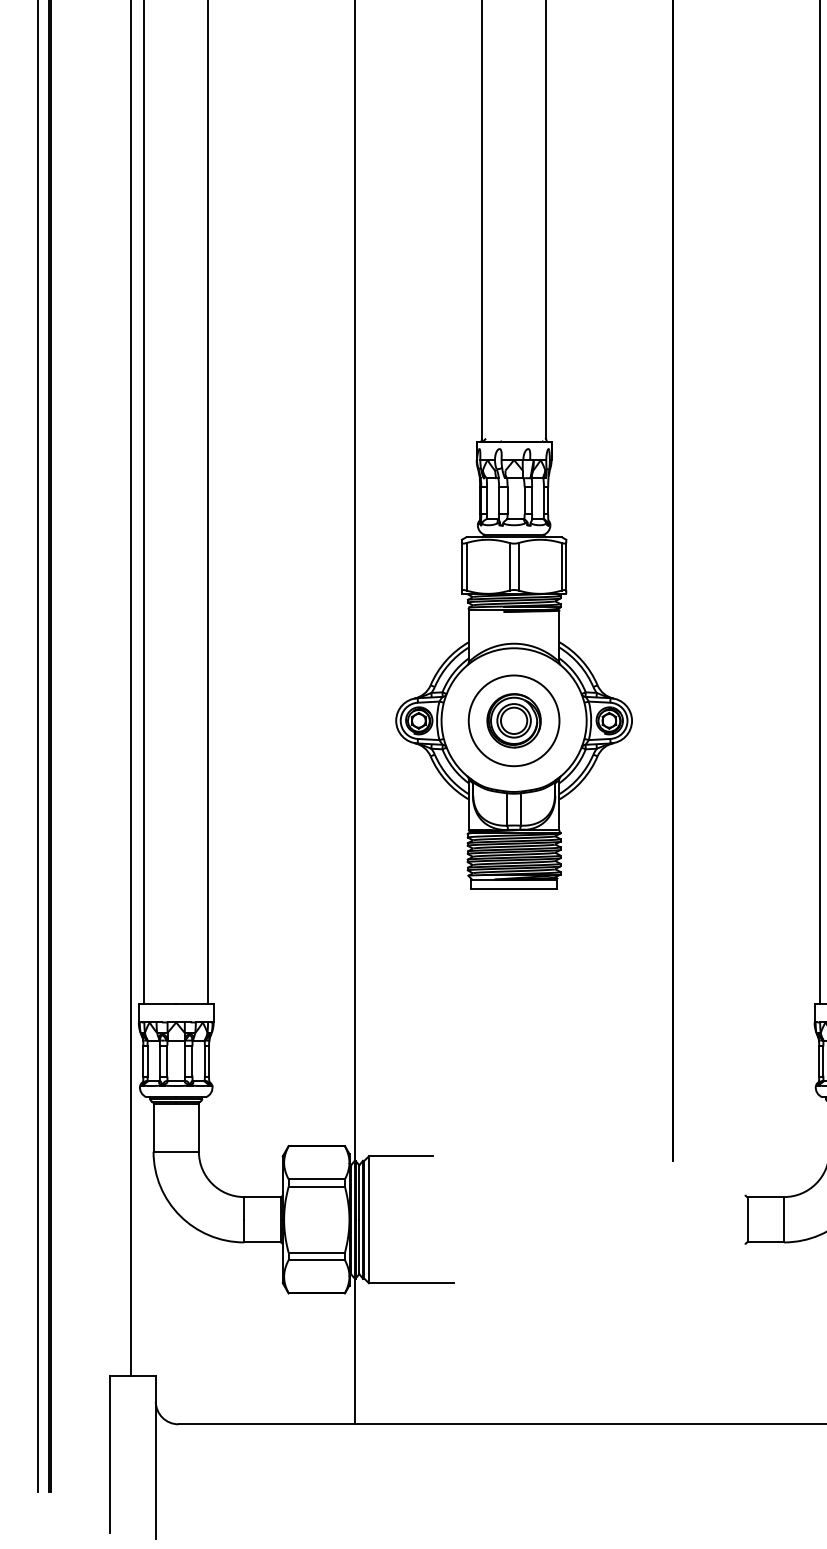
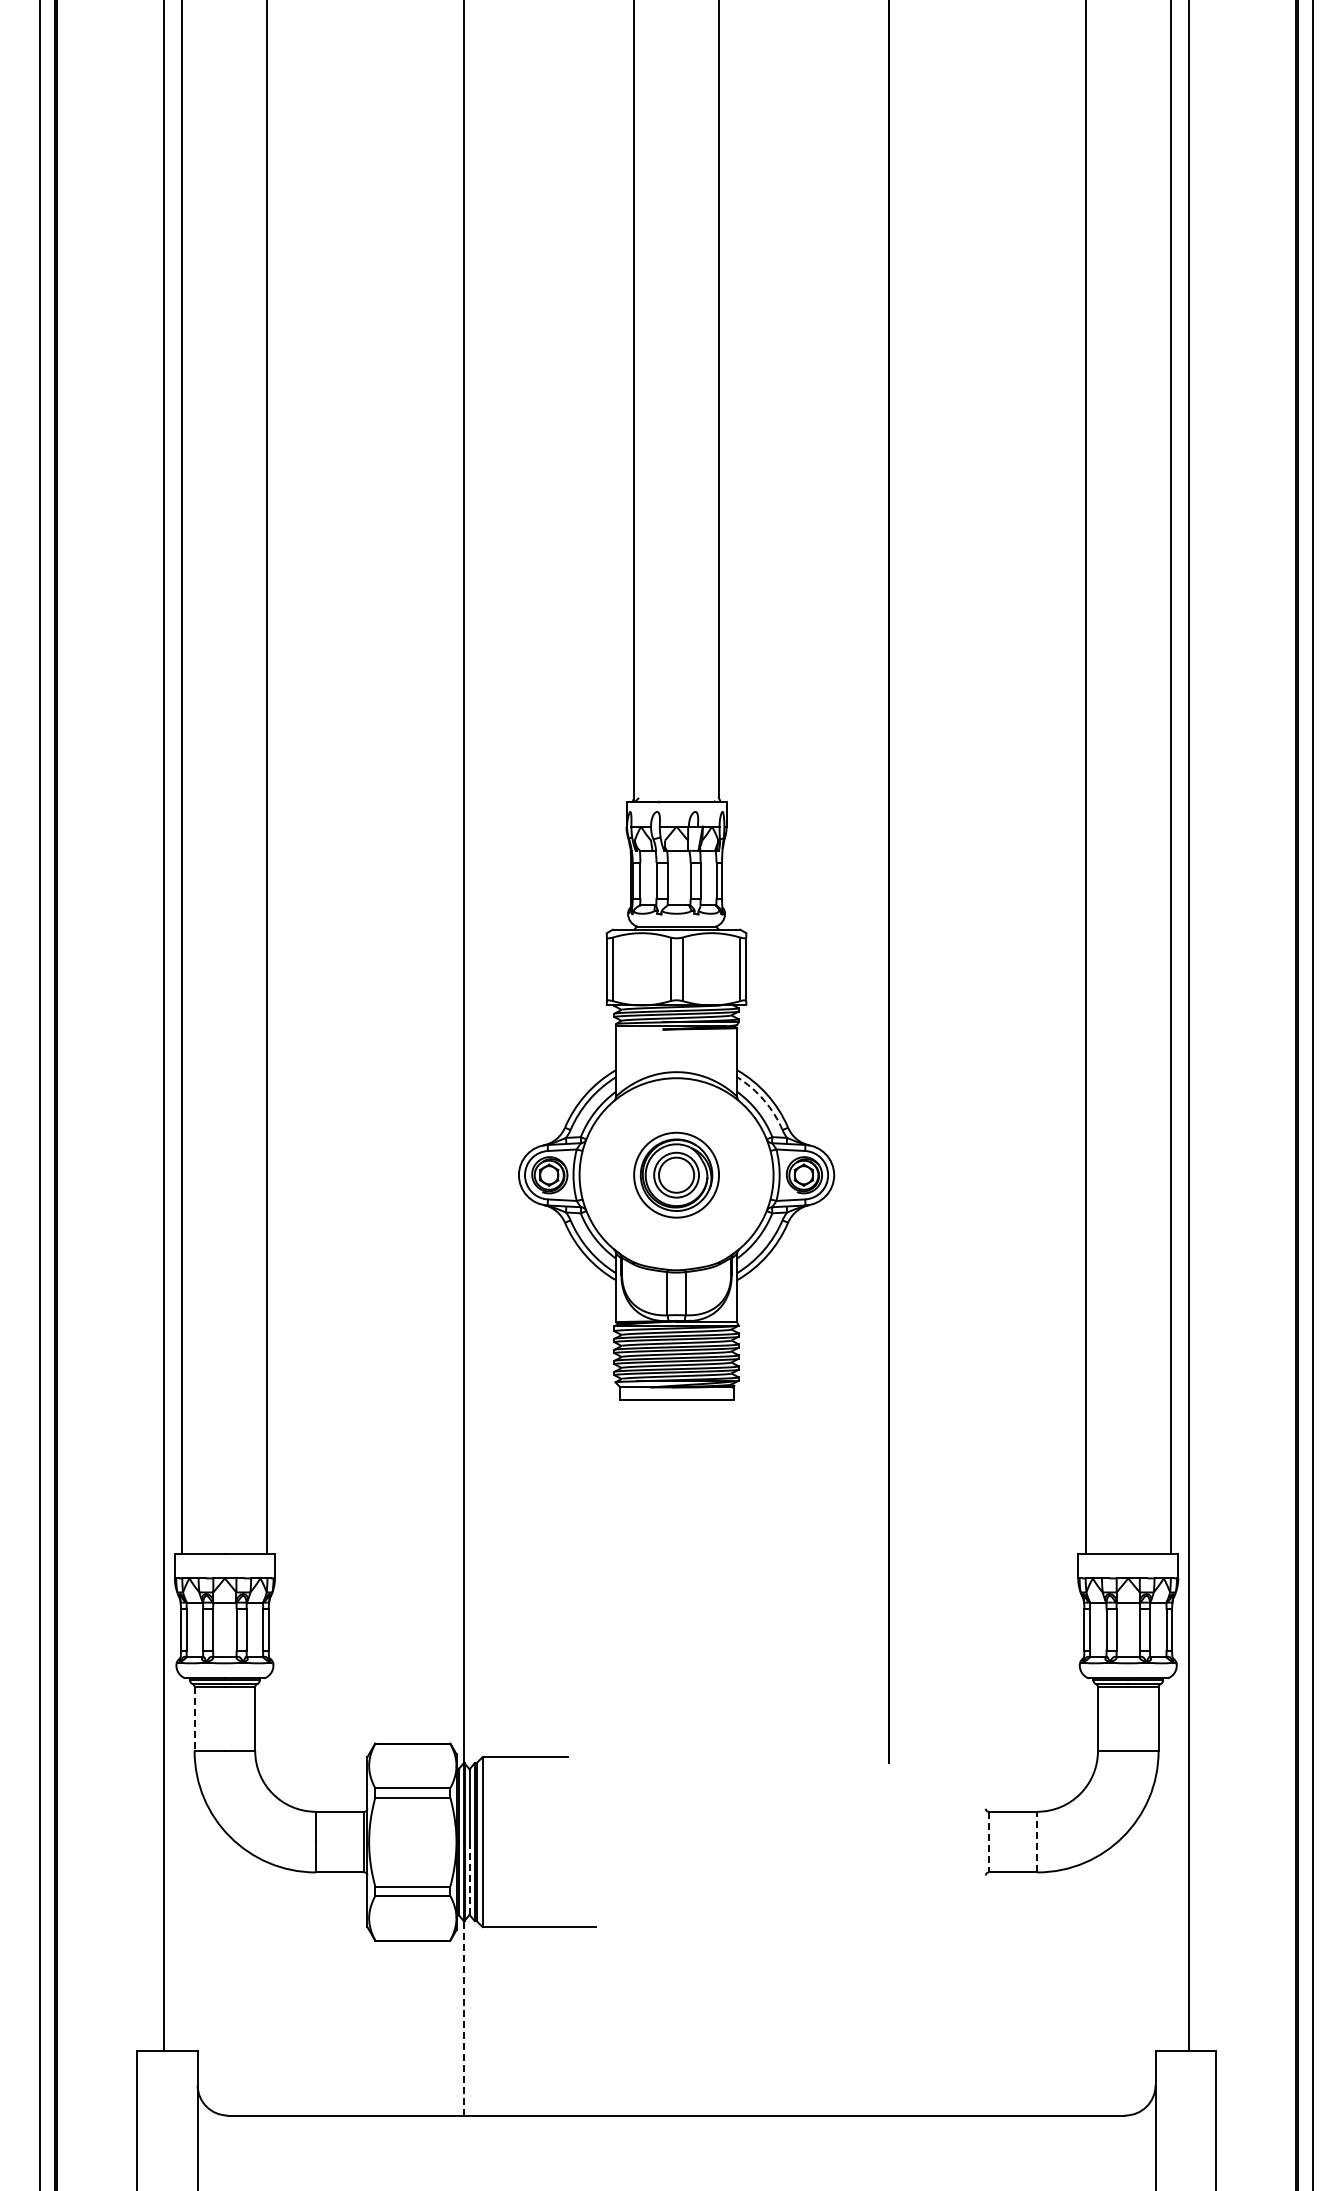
arc: (579, 664) -> (763, 1100), solid -> dashed
circle: (514, 720) -> (676, 1174), size x0.7
line: (153, 1128) -> (194, 1719), solid -> dashed
line: (784, 1219) -> (1037, 1841), solid -> dashed
line: (747, 1220) -> (988, 1842), solid -> dashed
line: (359, 1246) -> (469, 1878), solid -> dashed
line: (355, 1350) -> (464, 2017), solid -> dashed

